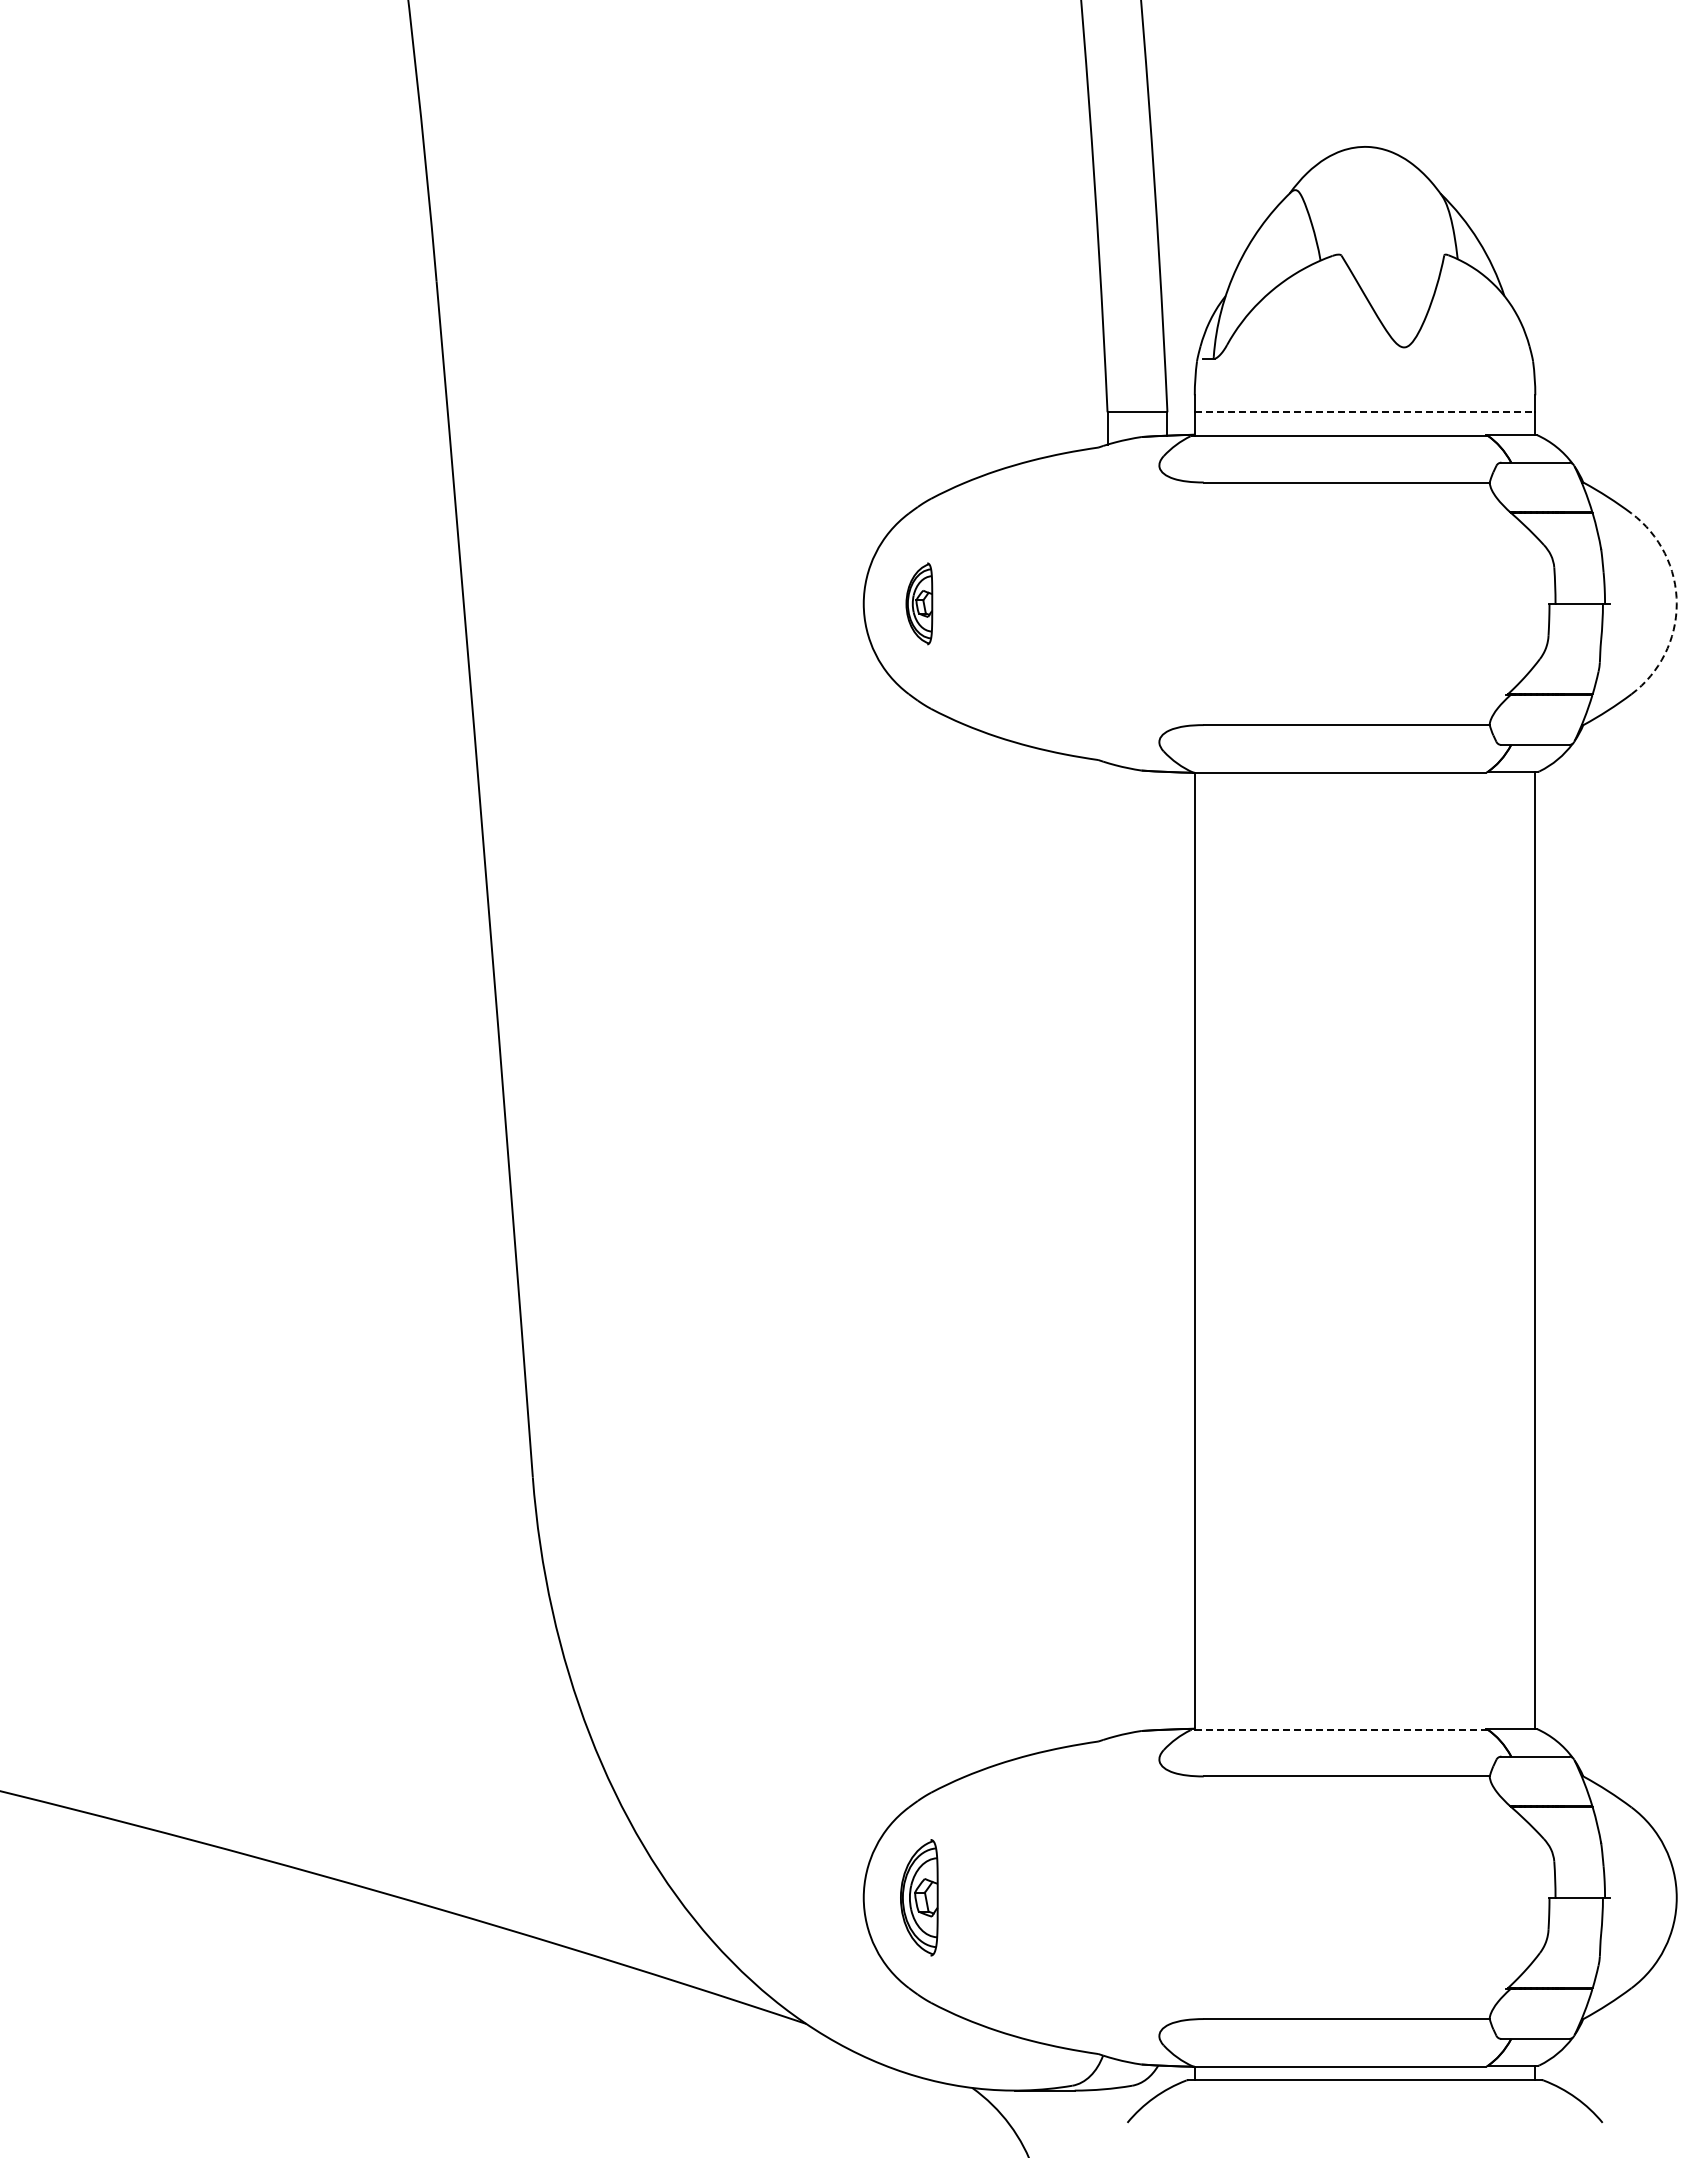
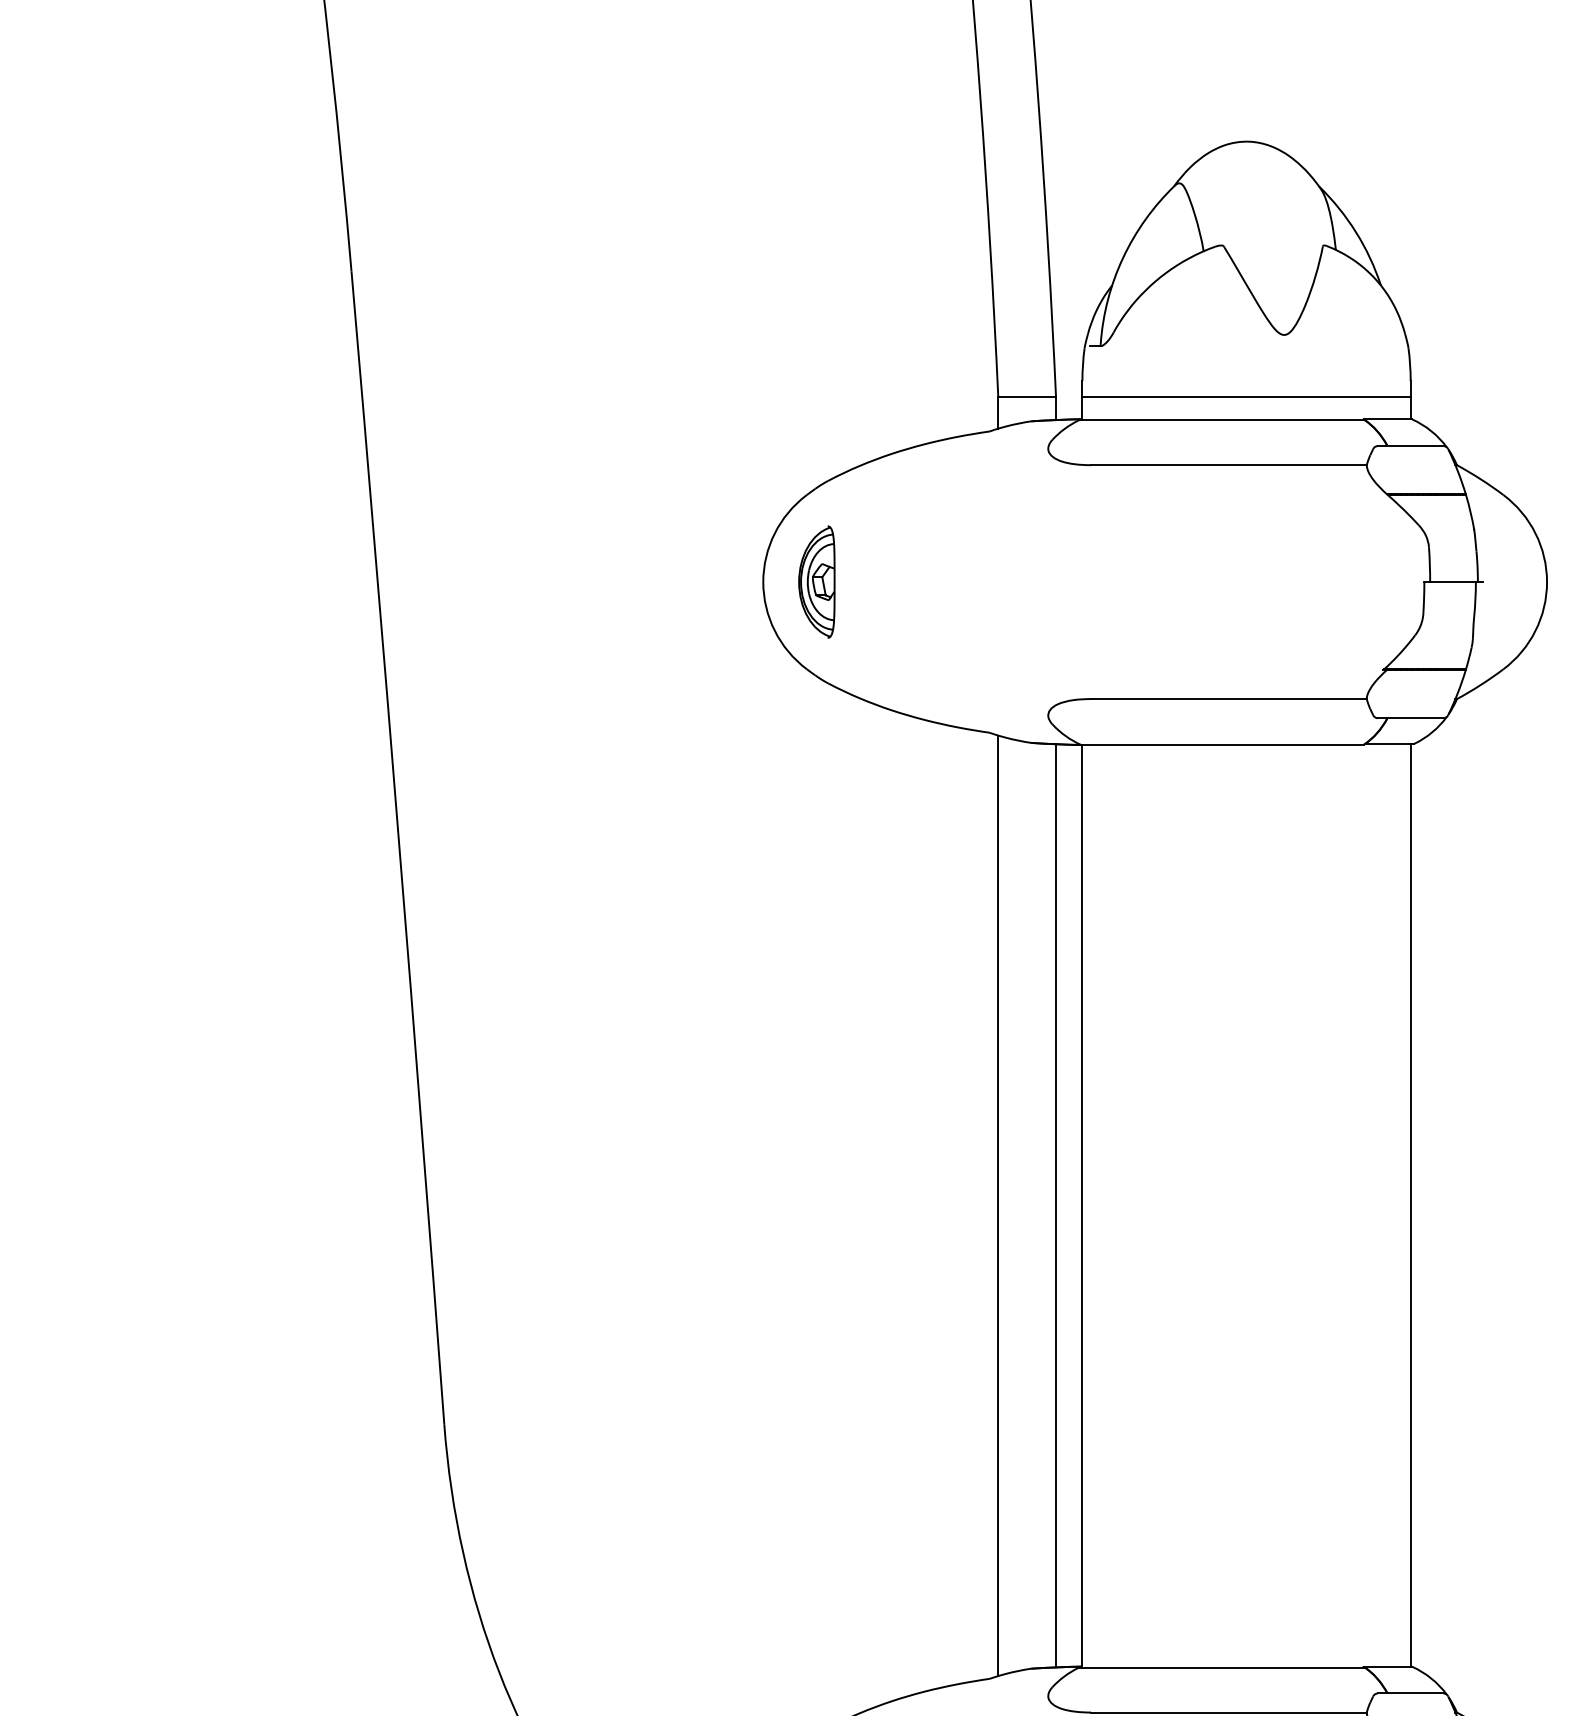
line: (1365, 412) -> (1246, 397), dashed -> solid
part: (919, 603) -> (817, 581), size x1.43
arc: (1676, 603) -> (1546, 581), dashed -> solid
line: (1107, 1250) -> (998, 1205), added
line: (1167, 1250) -> (1056, 1205), added
line: (1339, 1729) -> (1221, 1667), dashed -> solid

